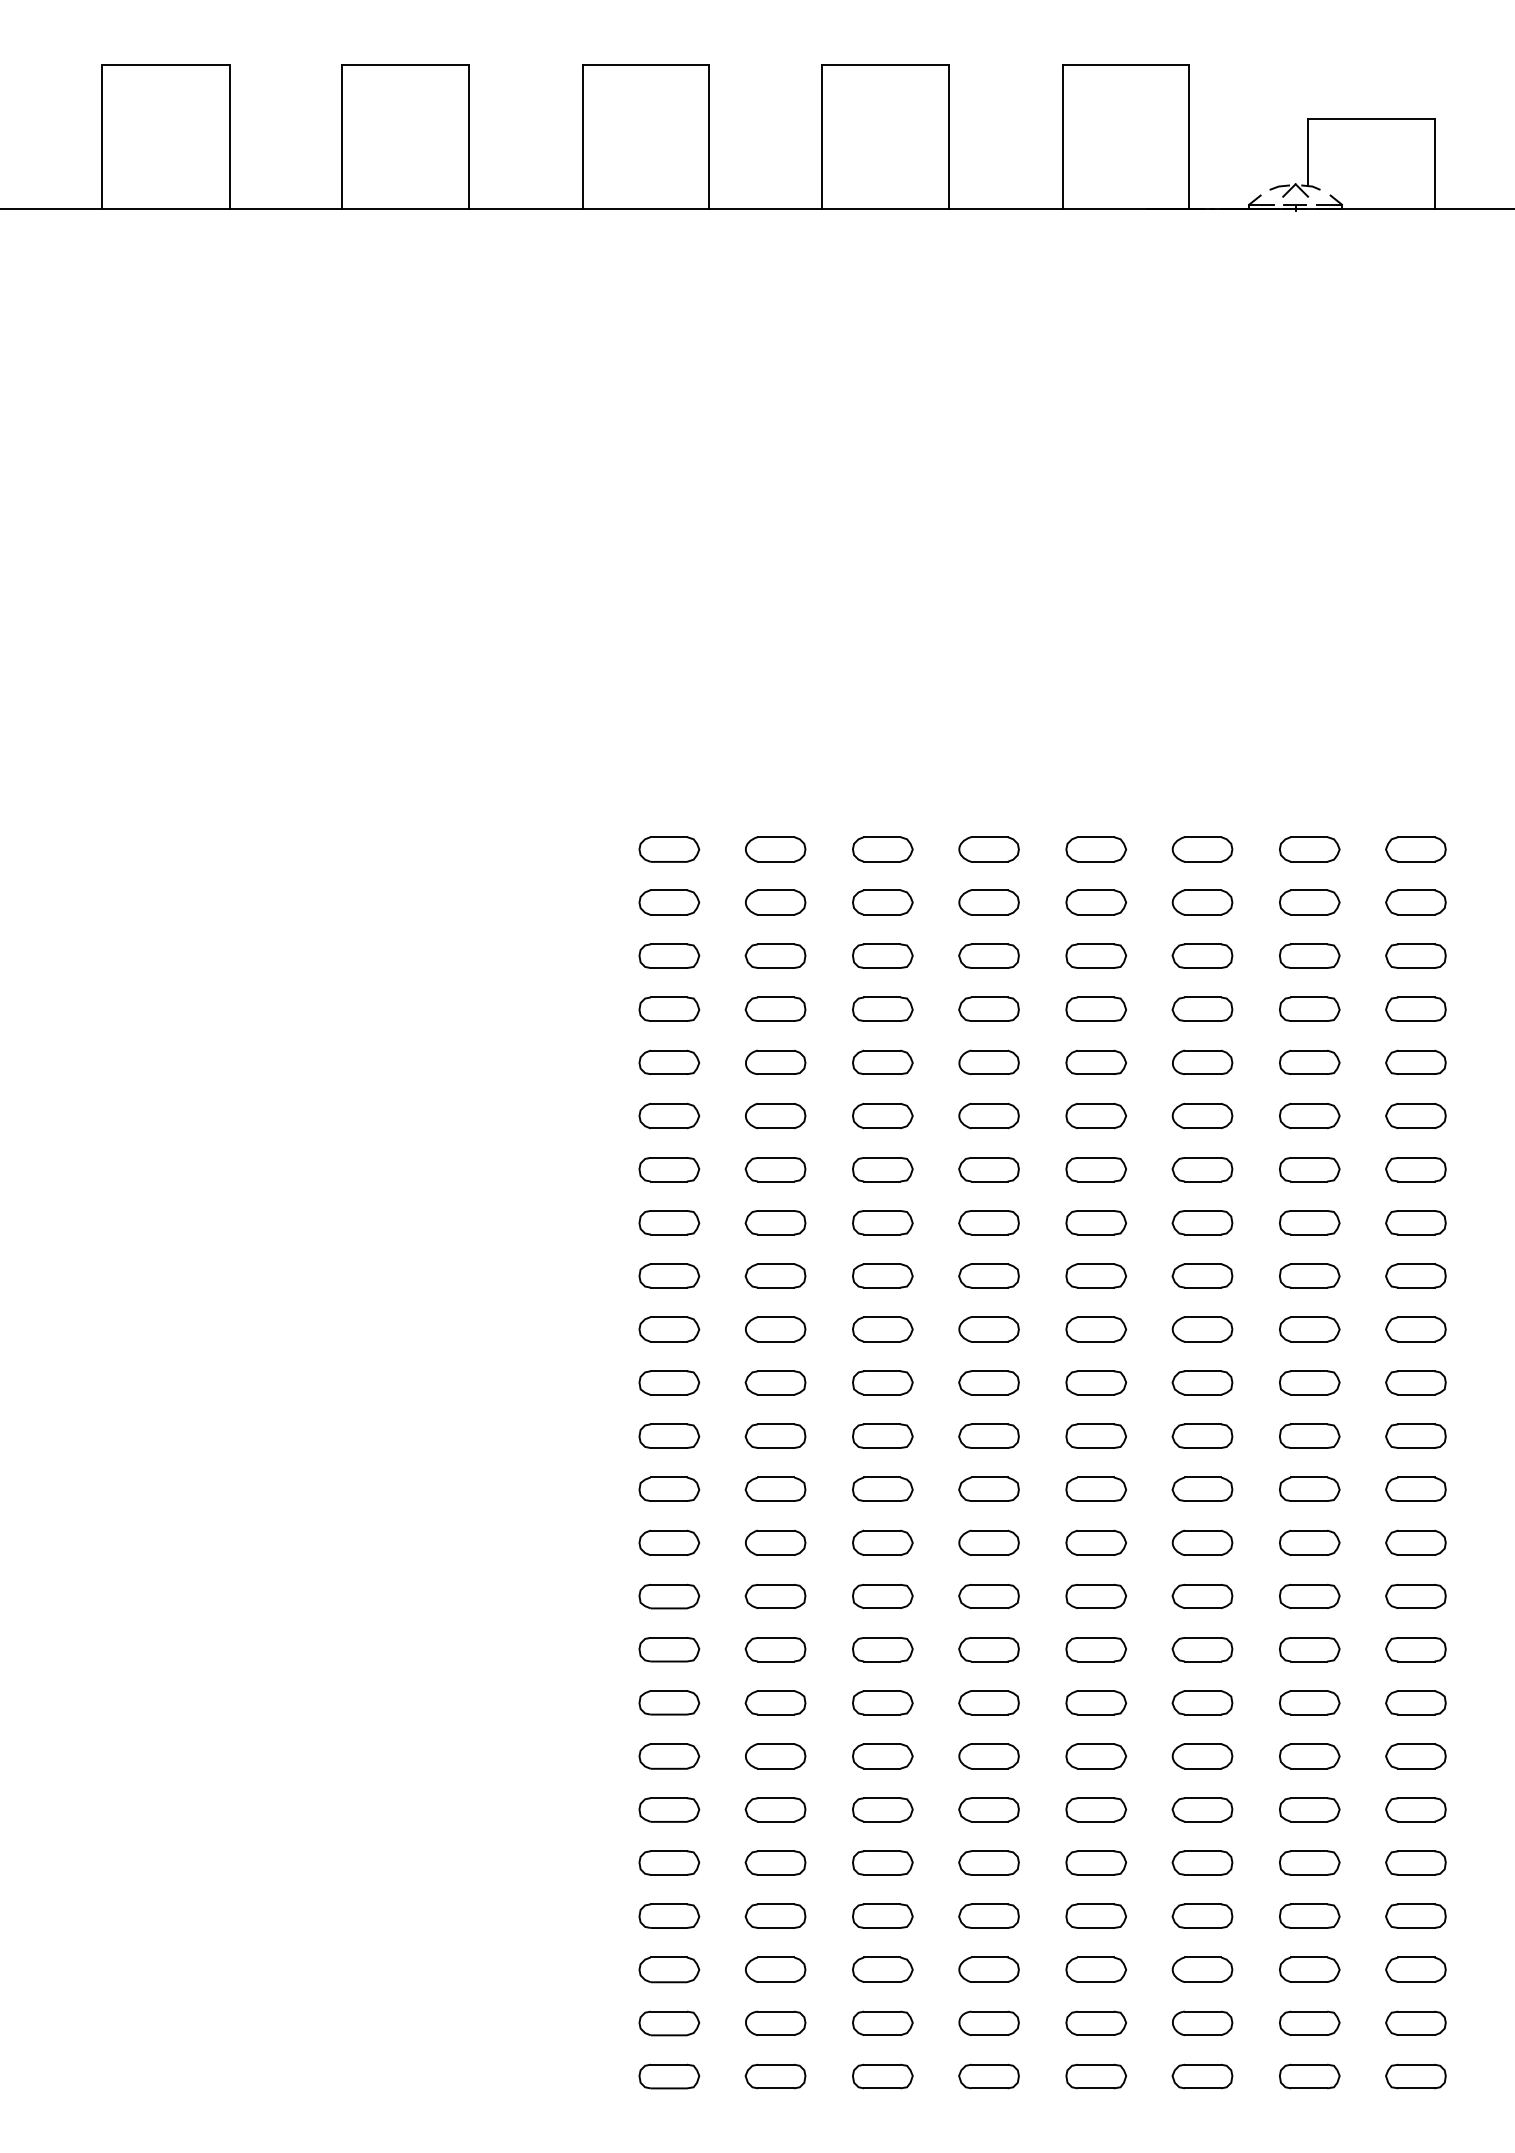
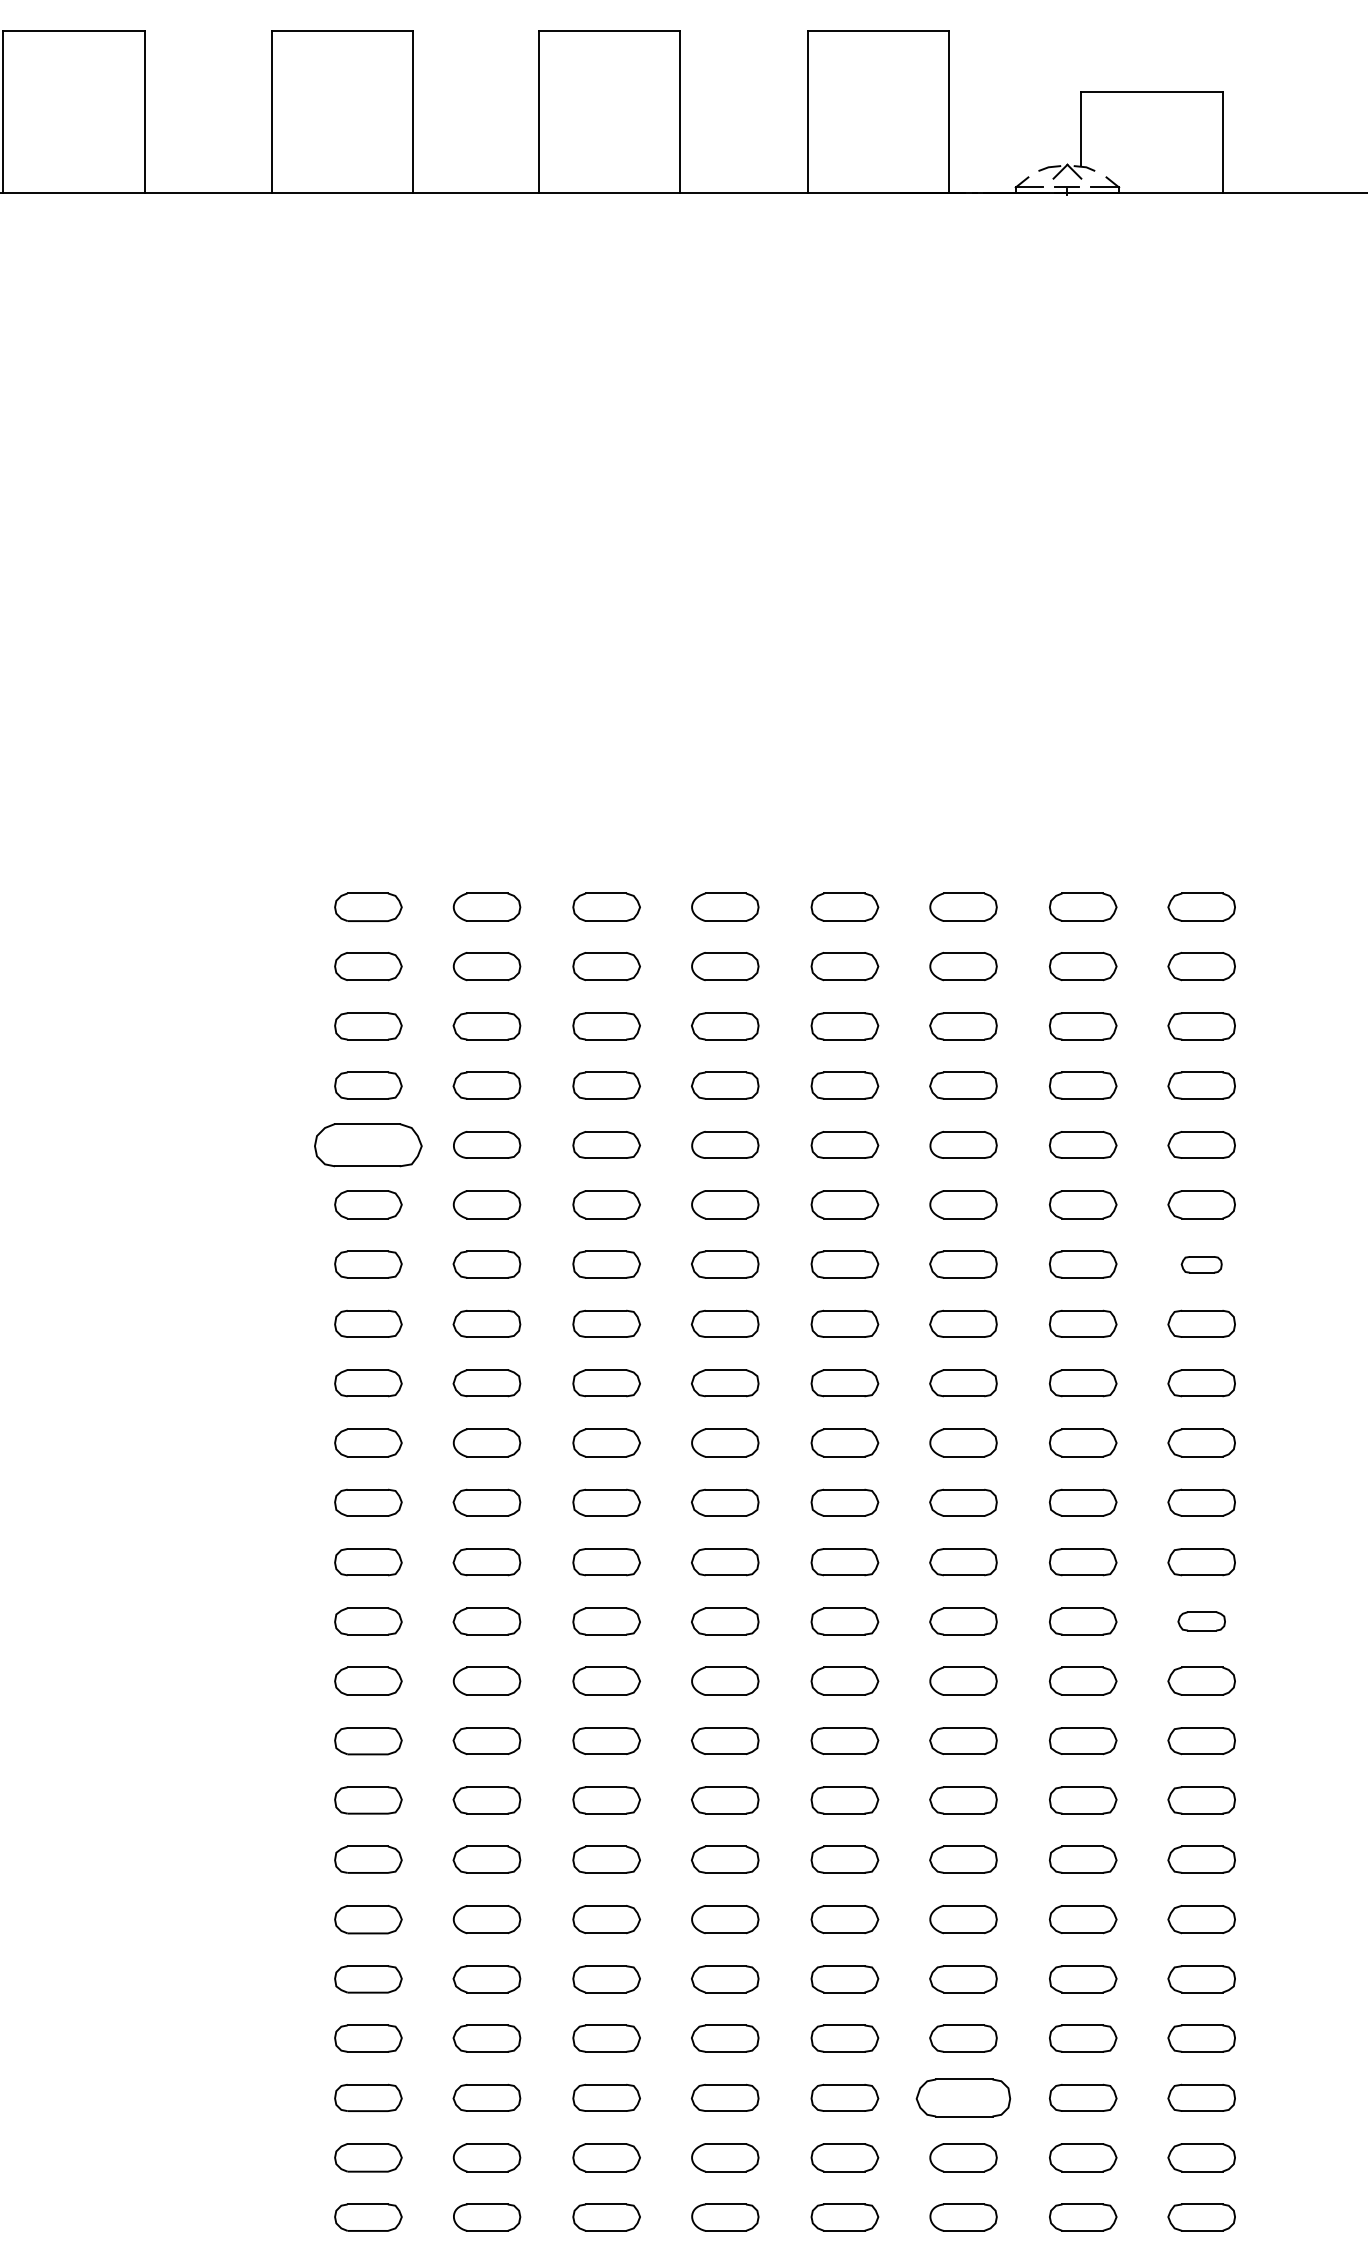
part: (669, 1061) -> (368, 1143), size x1.6
part: (1415, 1169) -> (1201, 1264), size x0.6
part: (1415, 1488) -> (1201, 1620), size x0.7
part: (1202, 1915) -> (963, 2097), size x1.4

